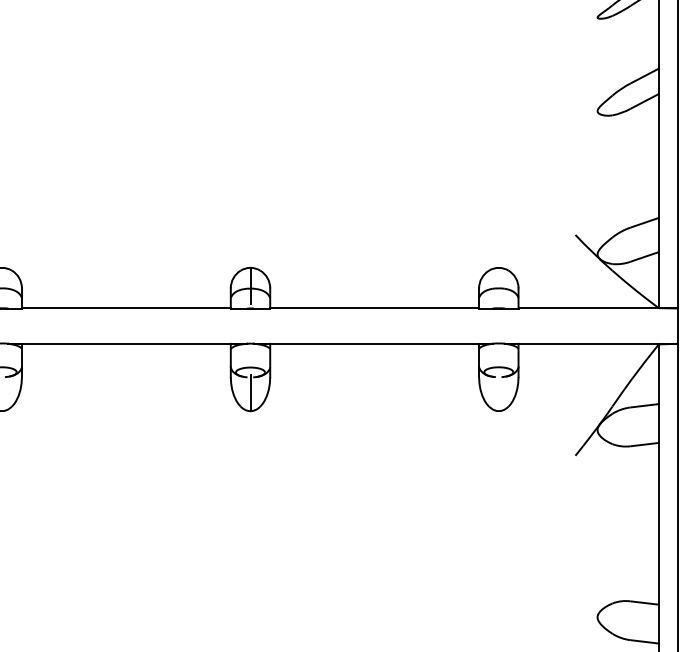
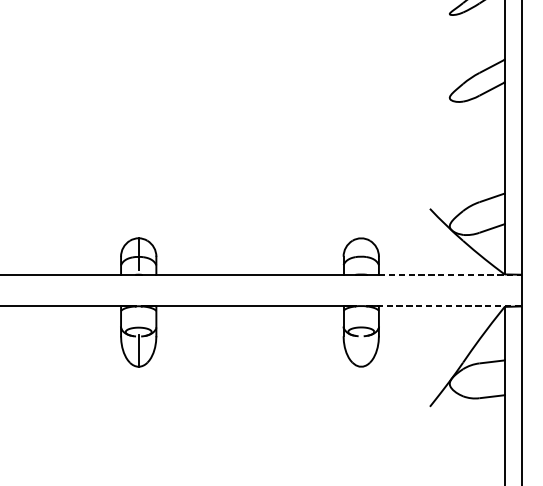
line: (598, 308) -> (450, 274), solid -> dashed
line: (591, 343) -> (444, 306), solid -> dashed

